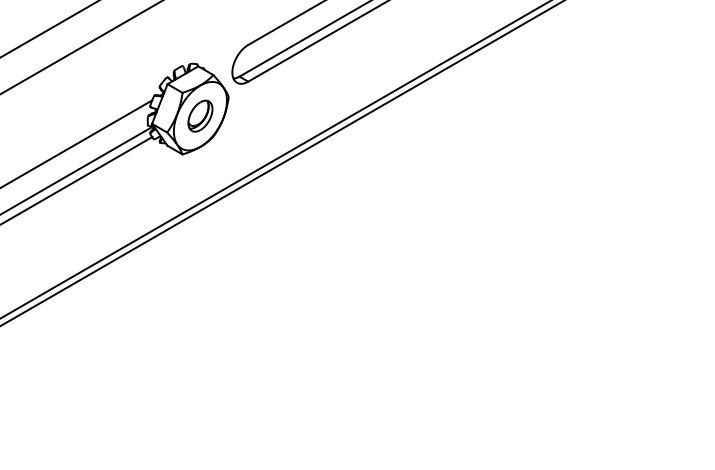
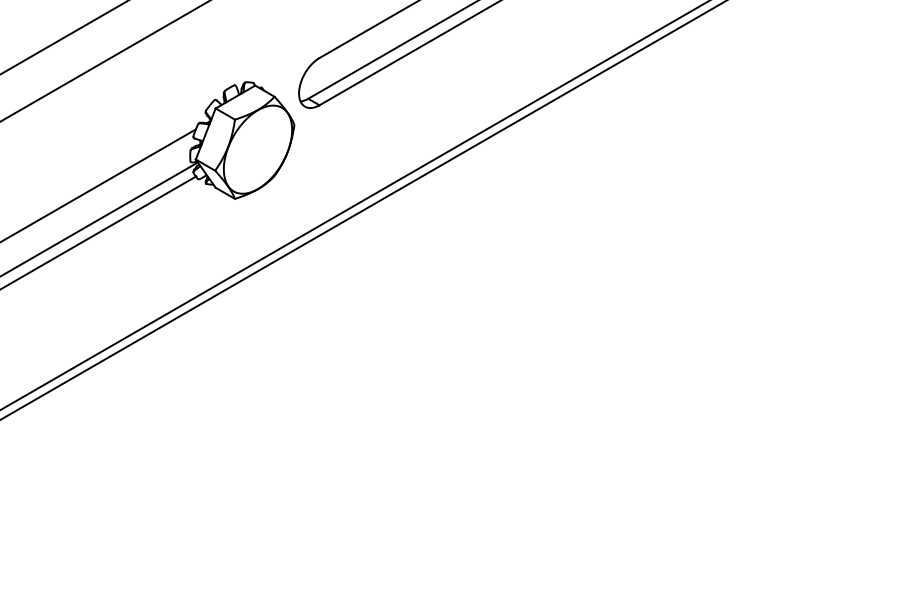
part: (200, 115) -> (258, 148), removed

